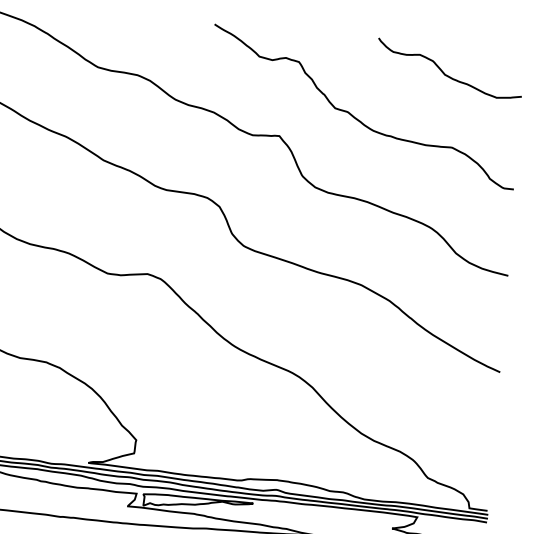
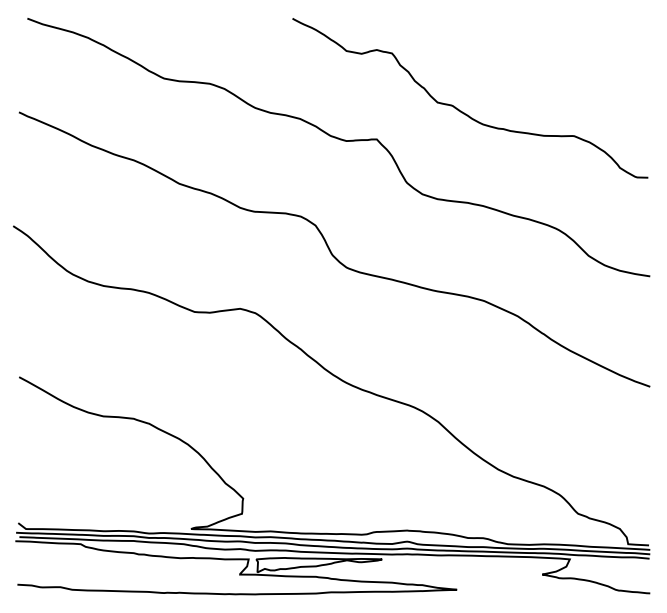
curve: (444, 72) -> (558, 51), removed

